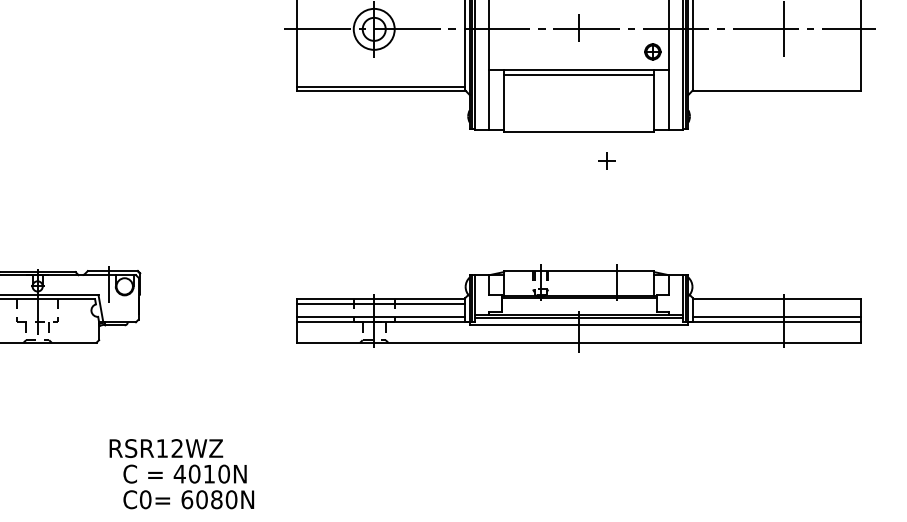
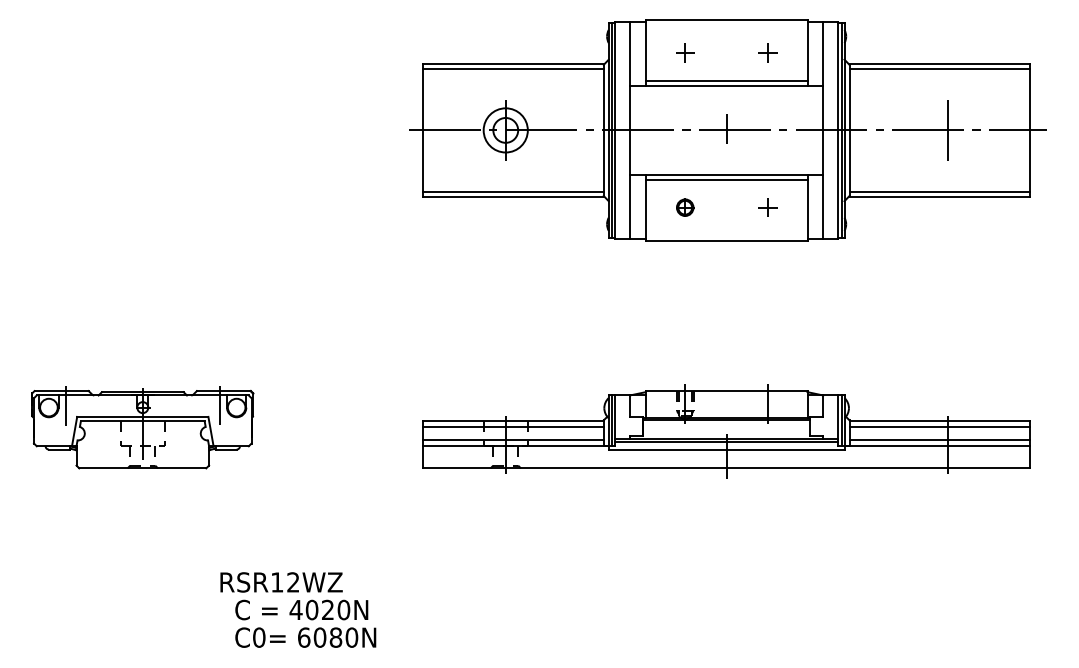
part: (653, 51) -> (685, 207), moved
line: (776, 86) -> (939, 192), added
part: (606, 161) -> (767, 207), moved
line: (776, 303) -> (939, 426), added
text: (208, 473) -> (327, 609), 4010N -> 4020N

